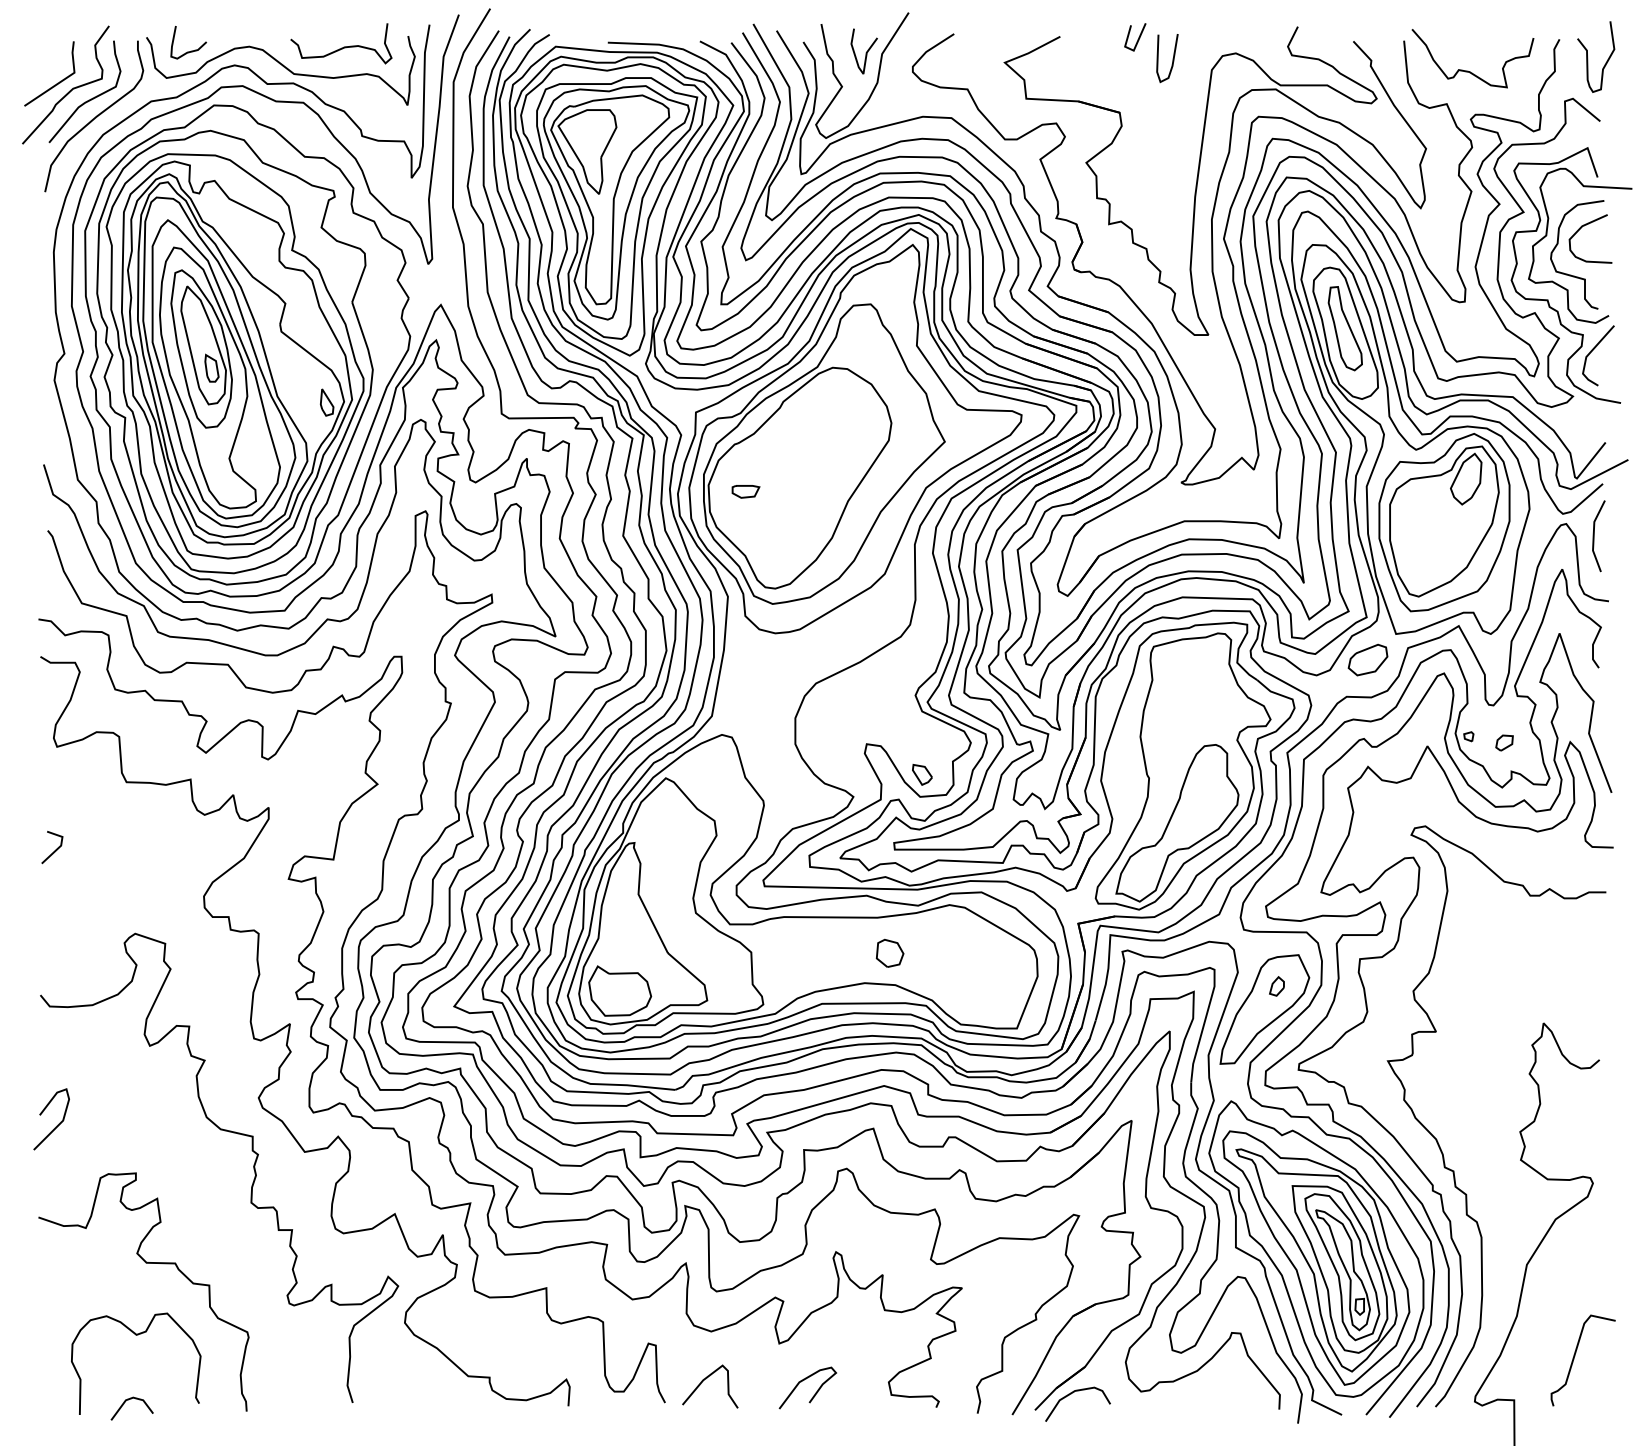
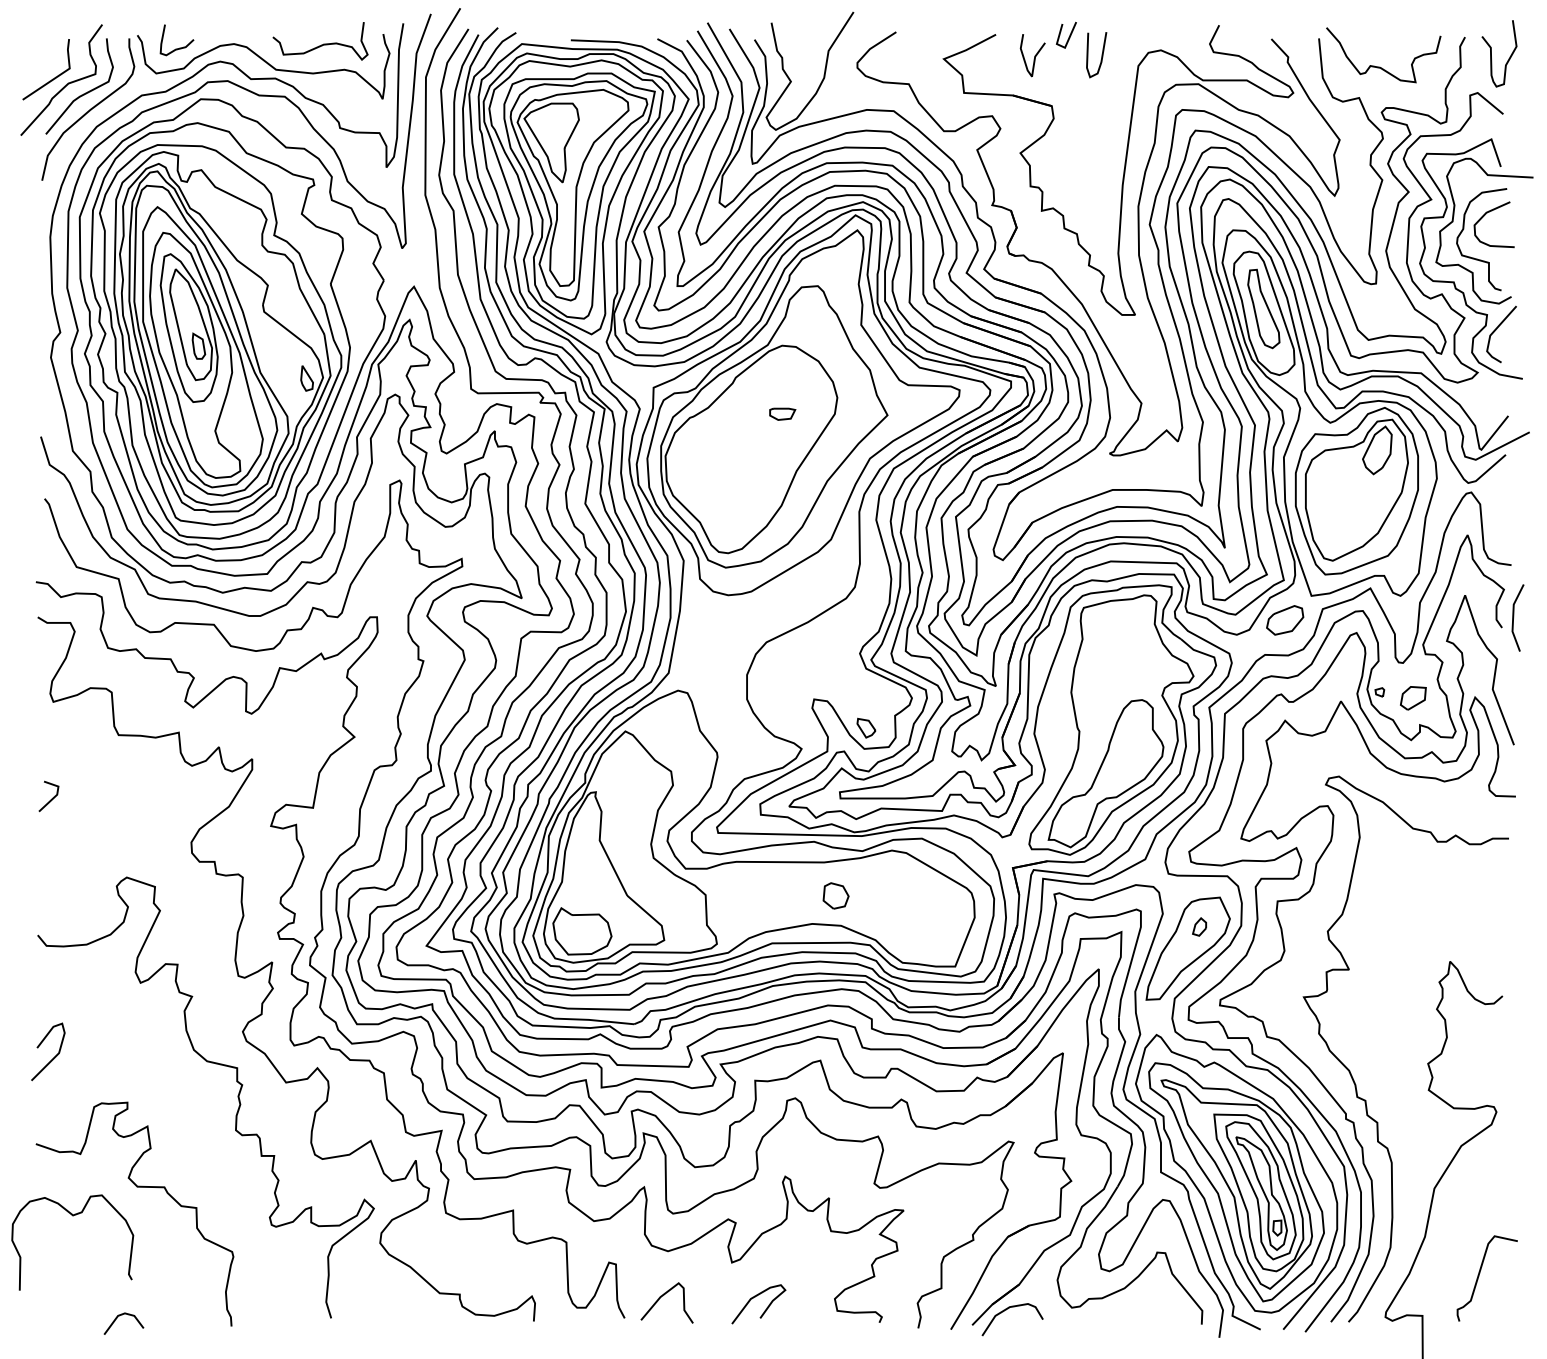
curve: (866, 51) -> (1034, 55), moved
part: (745, 490) -> (782, 413), moved
line: (1595, 535) -> (1514, 617), moved
part: (1504, 743) -> (1413, 698), size x1.6
curve: (135, 1336) -> (72, 1216), moved

